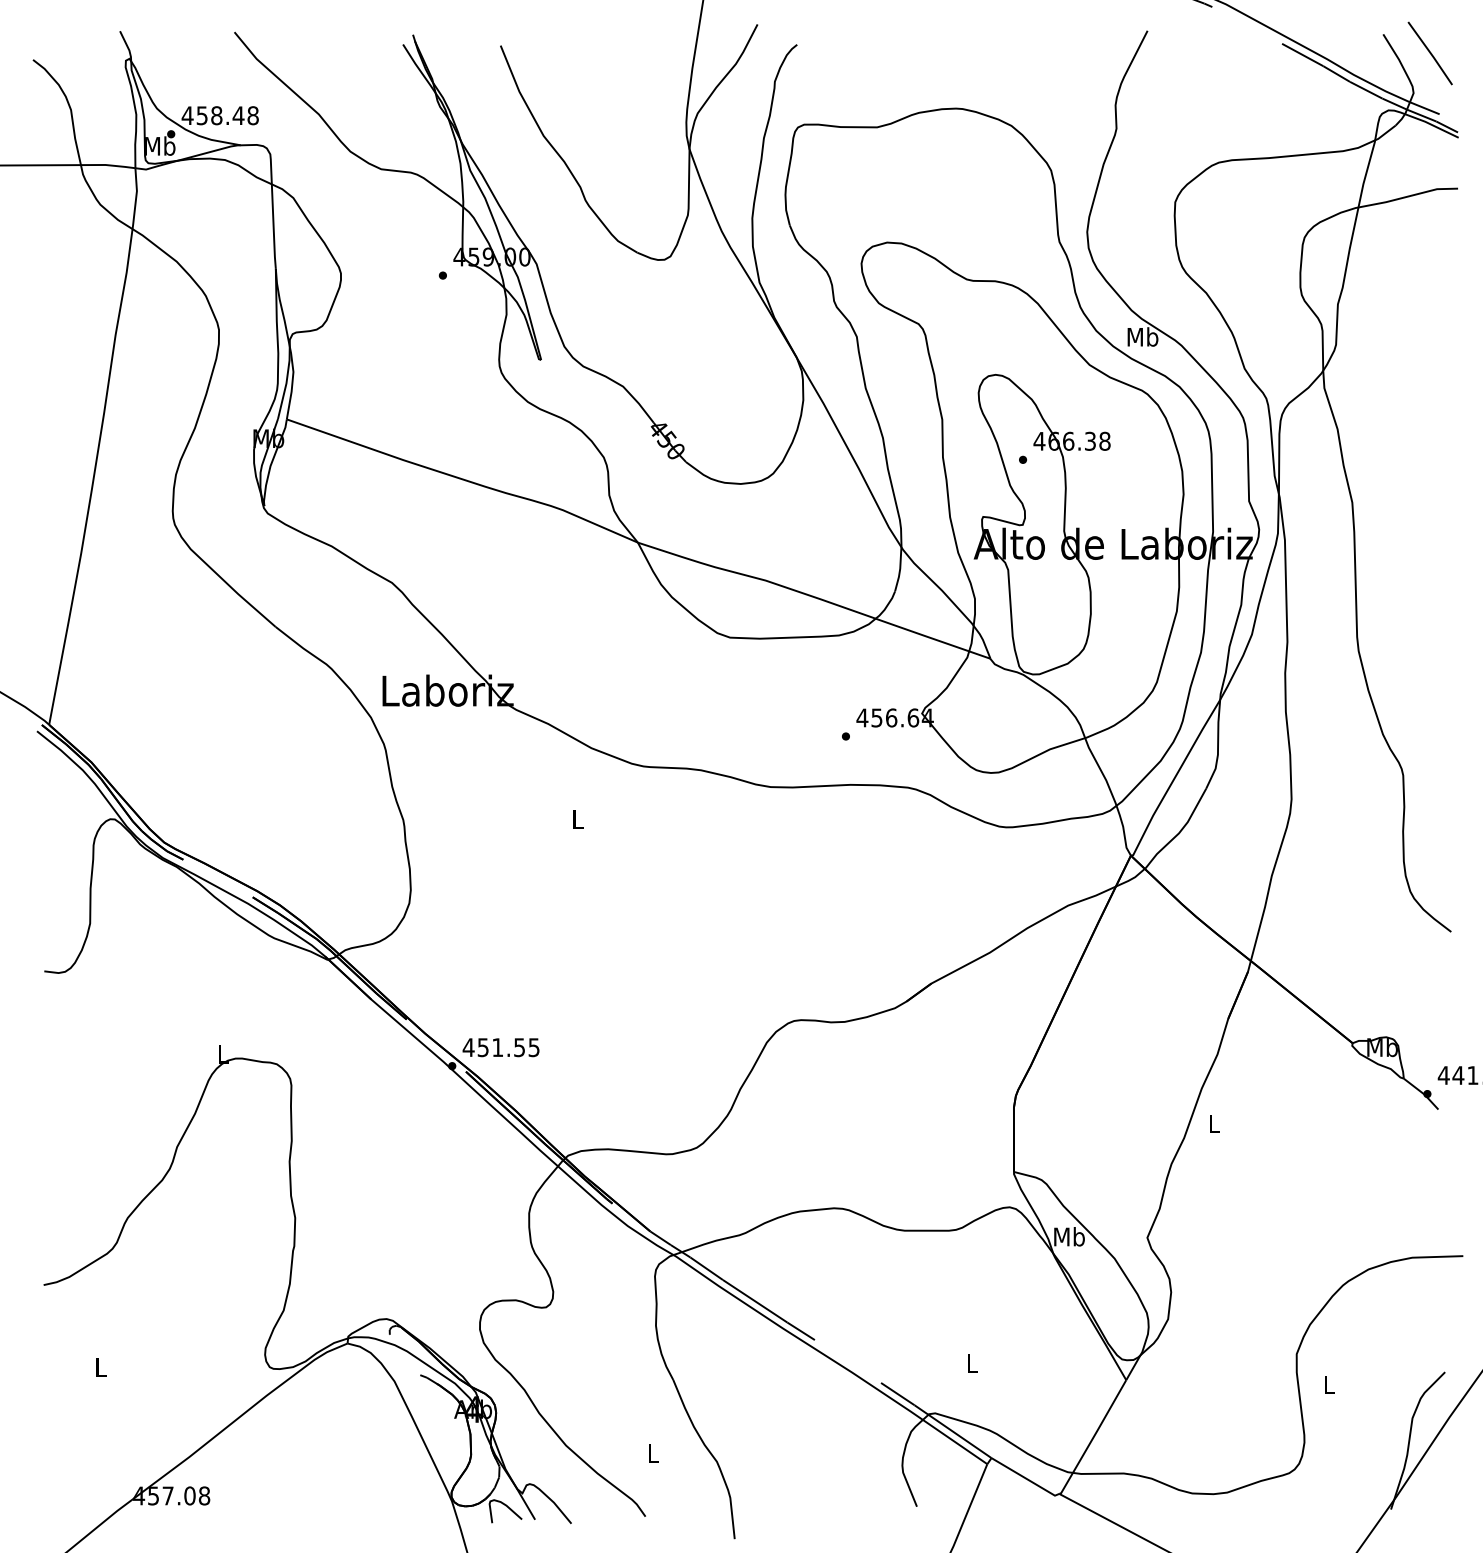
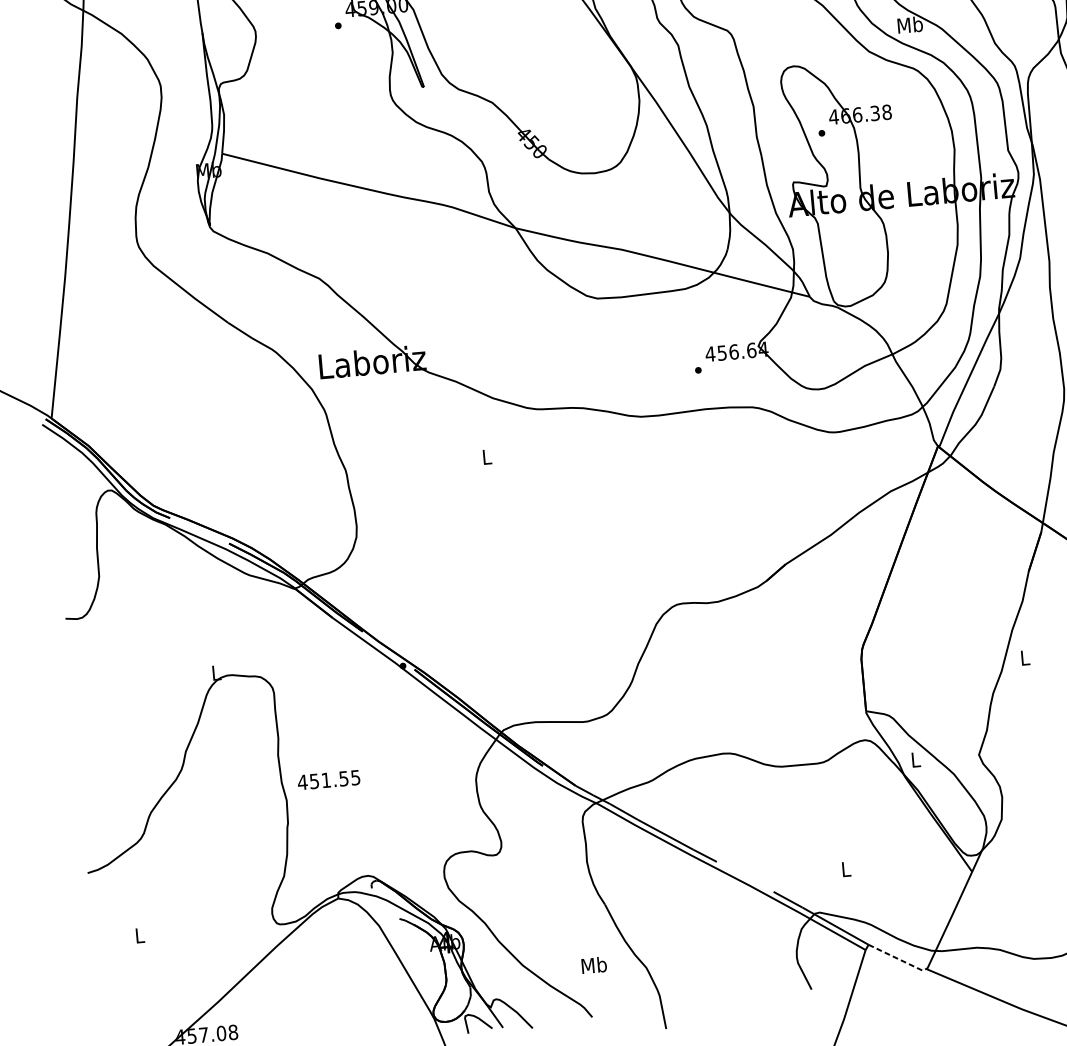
text: (500, 1047) -> (328, 780), moved
text: (1069, 1236) -> (915, 759), Mb -> L
text: (653, 1452) -> (594, 964), L -> Mb
line: (1025, 1478) -> (897, 958), solid -> dashed

